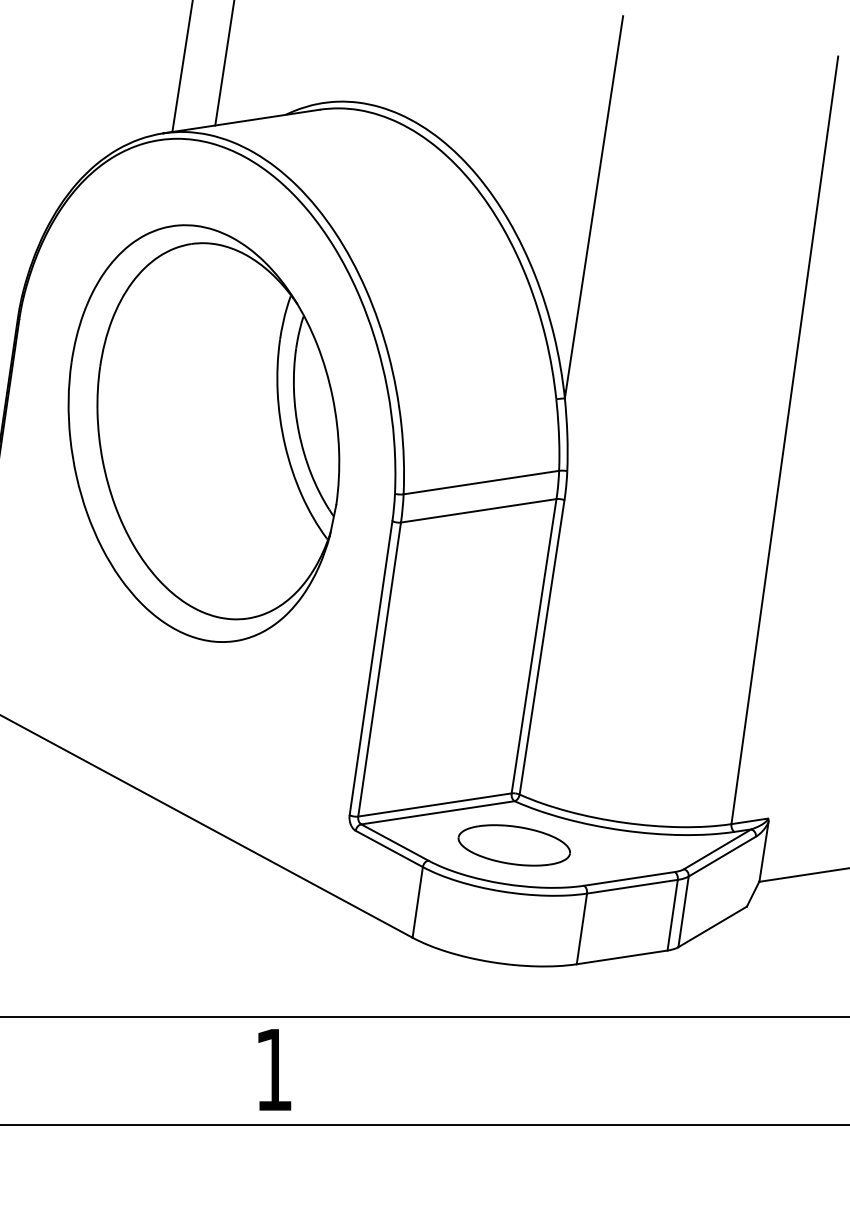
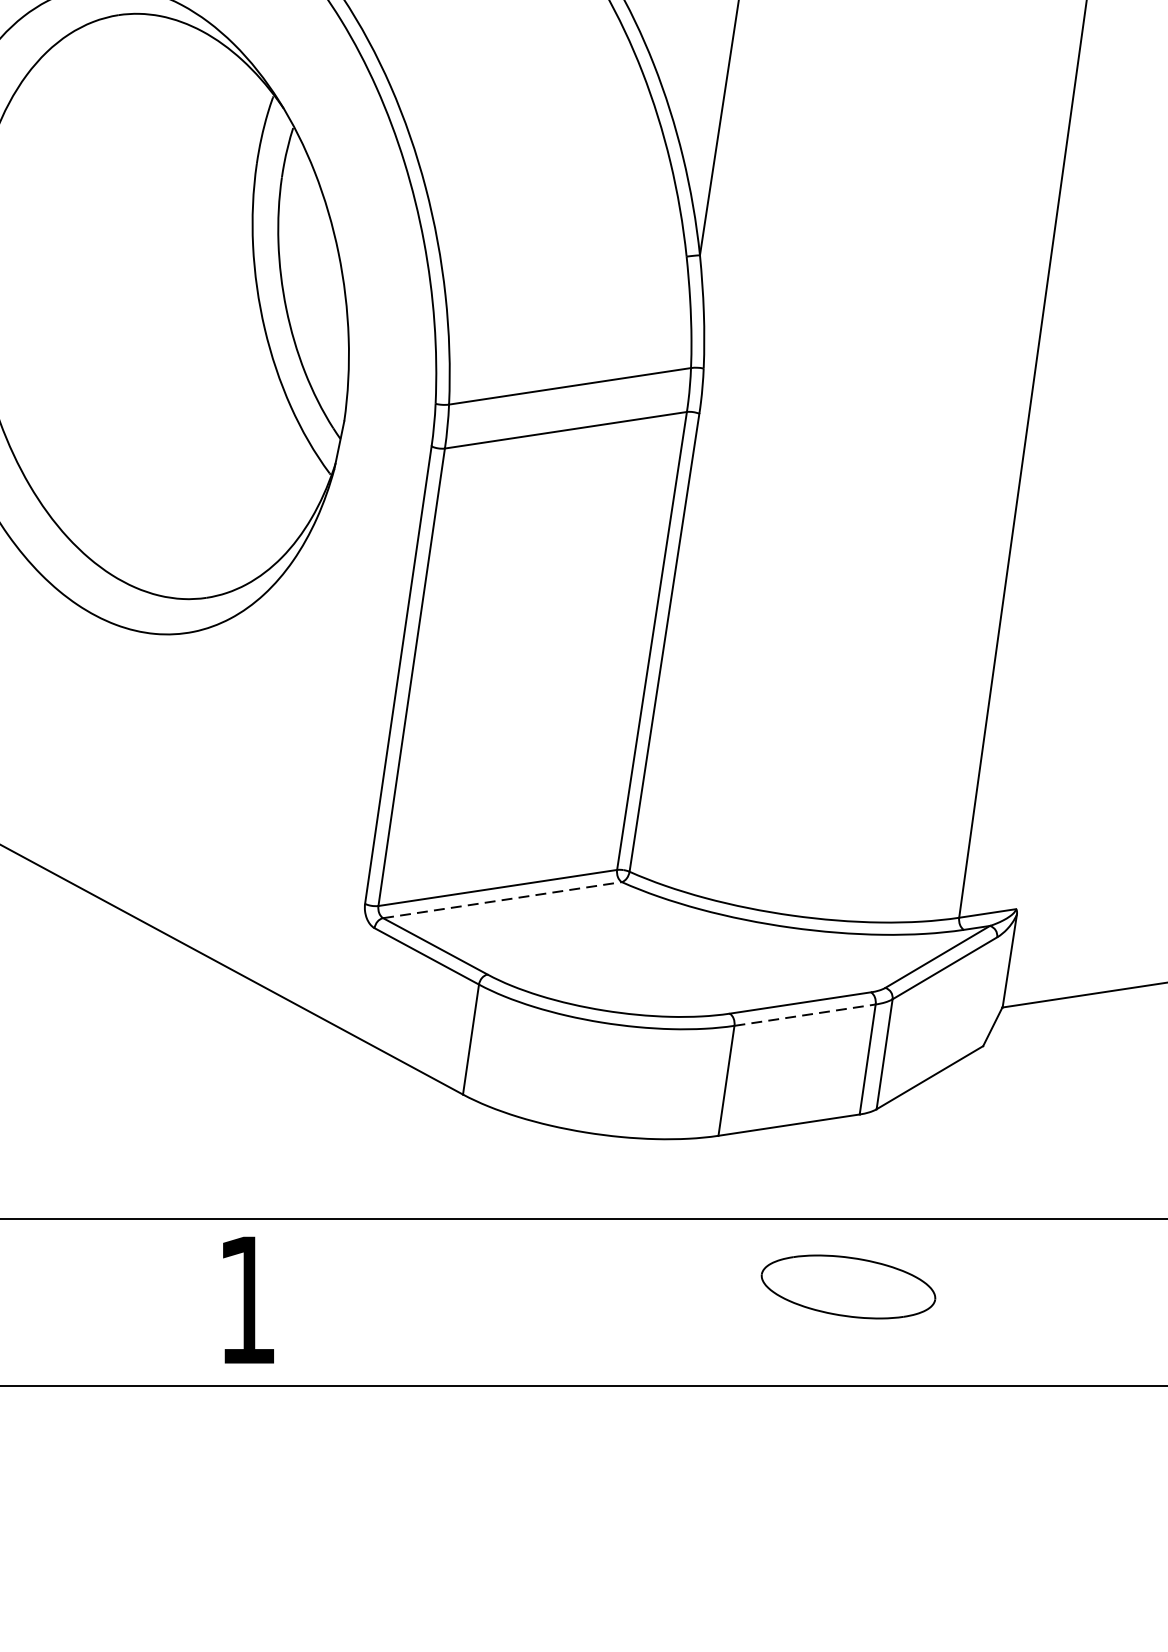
line: (437, 812) -> (501, 899), solid -> dashed
part: (513, 845) -> (847, 1287), moved
line: (632, 886) -> (805, 1014), solid -> dashed

